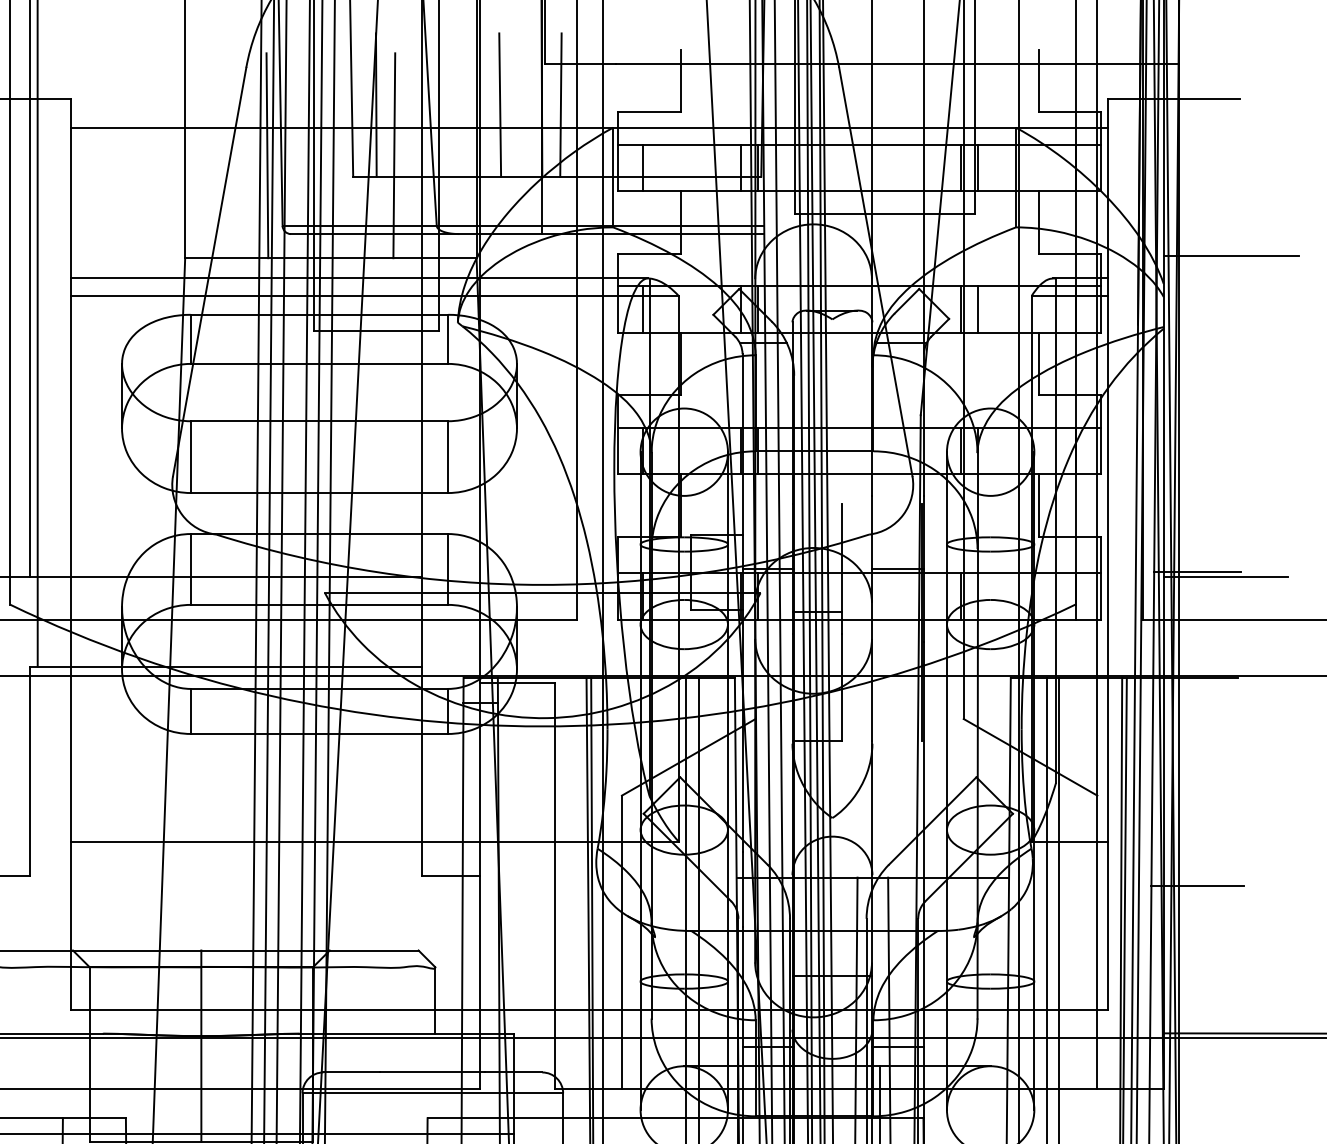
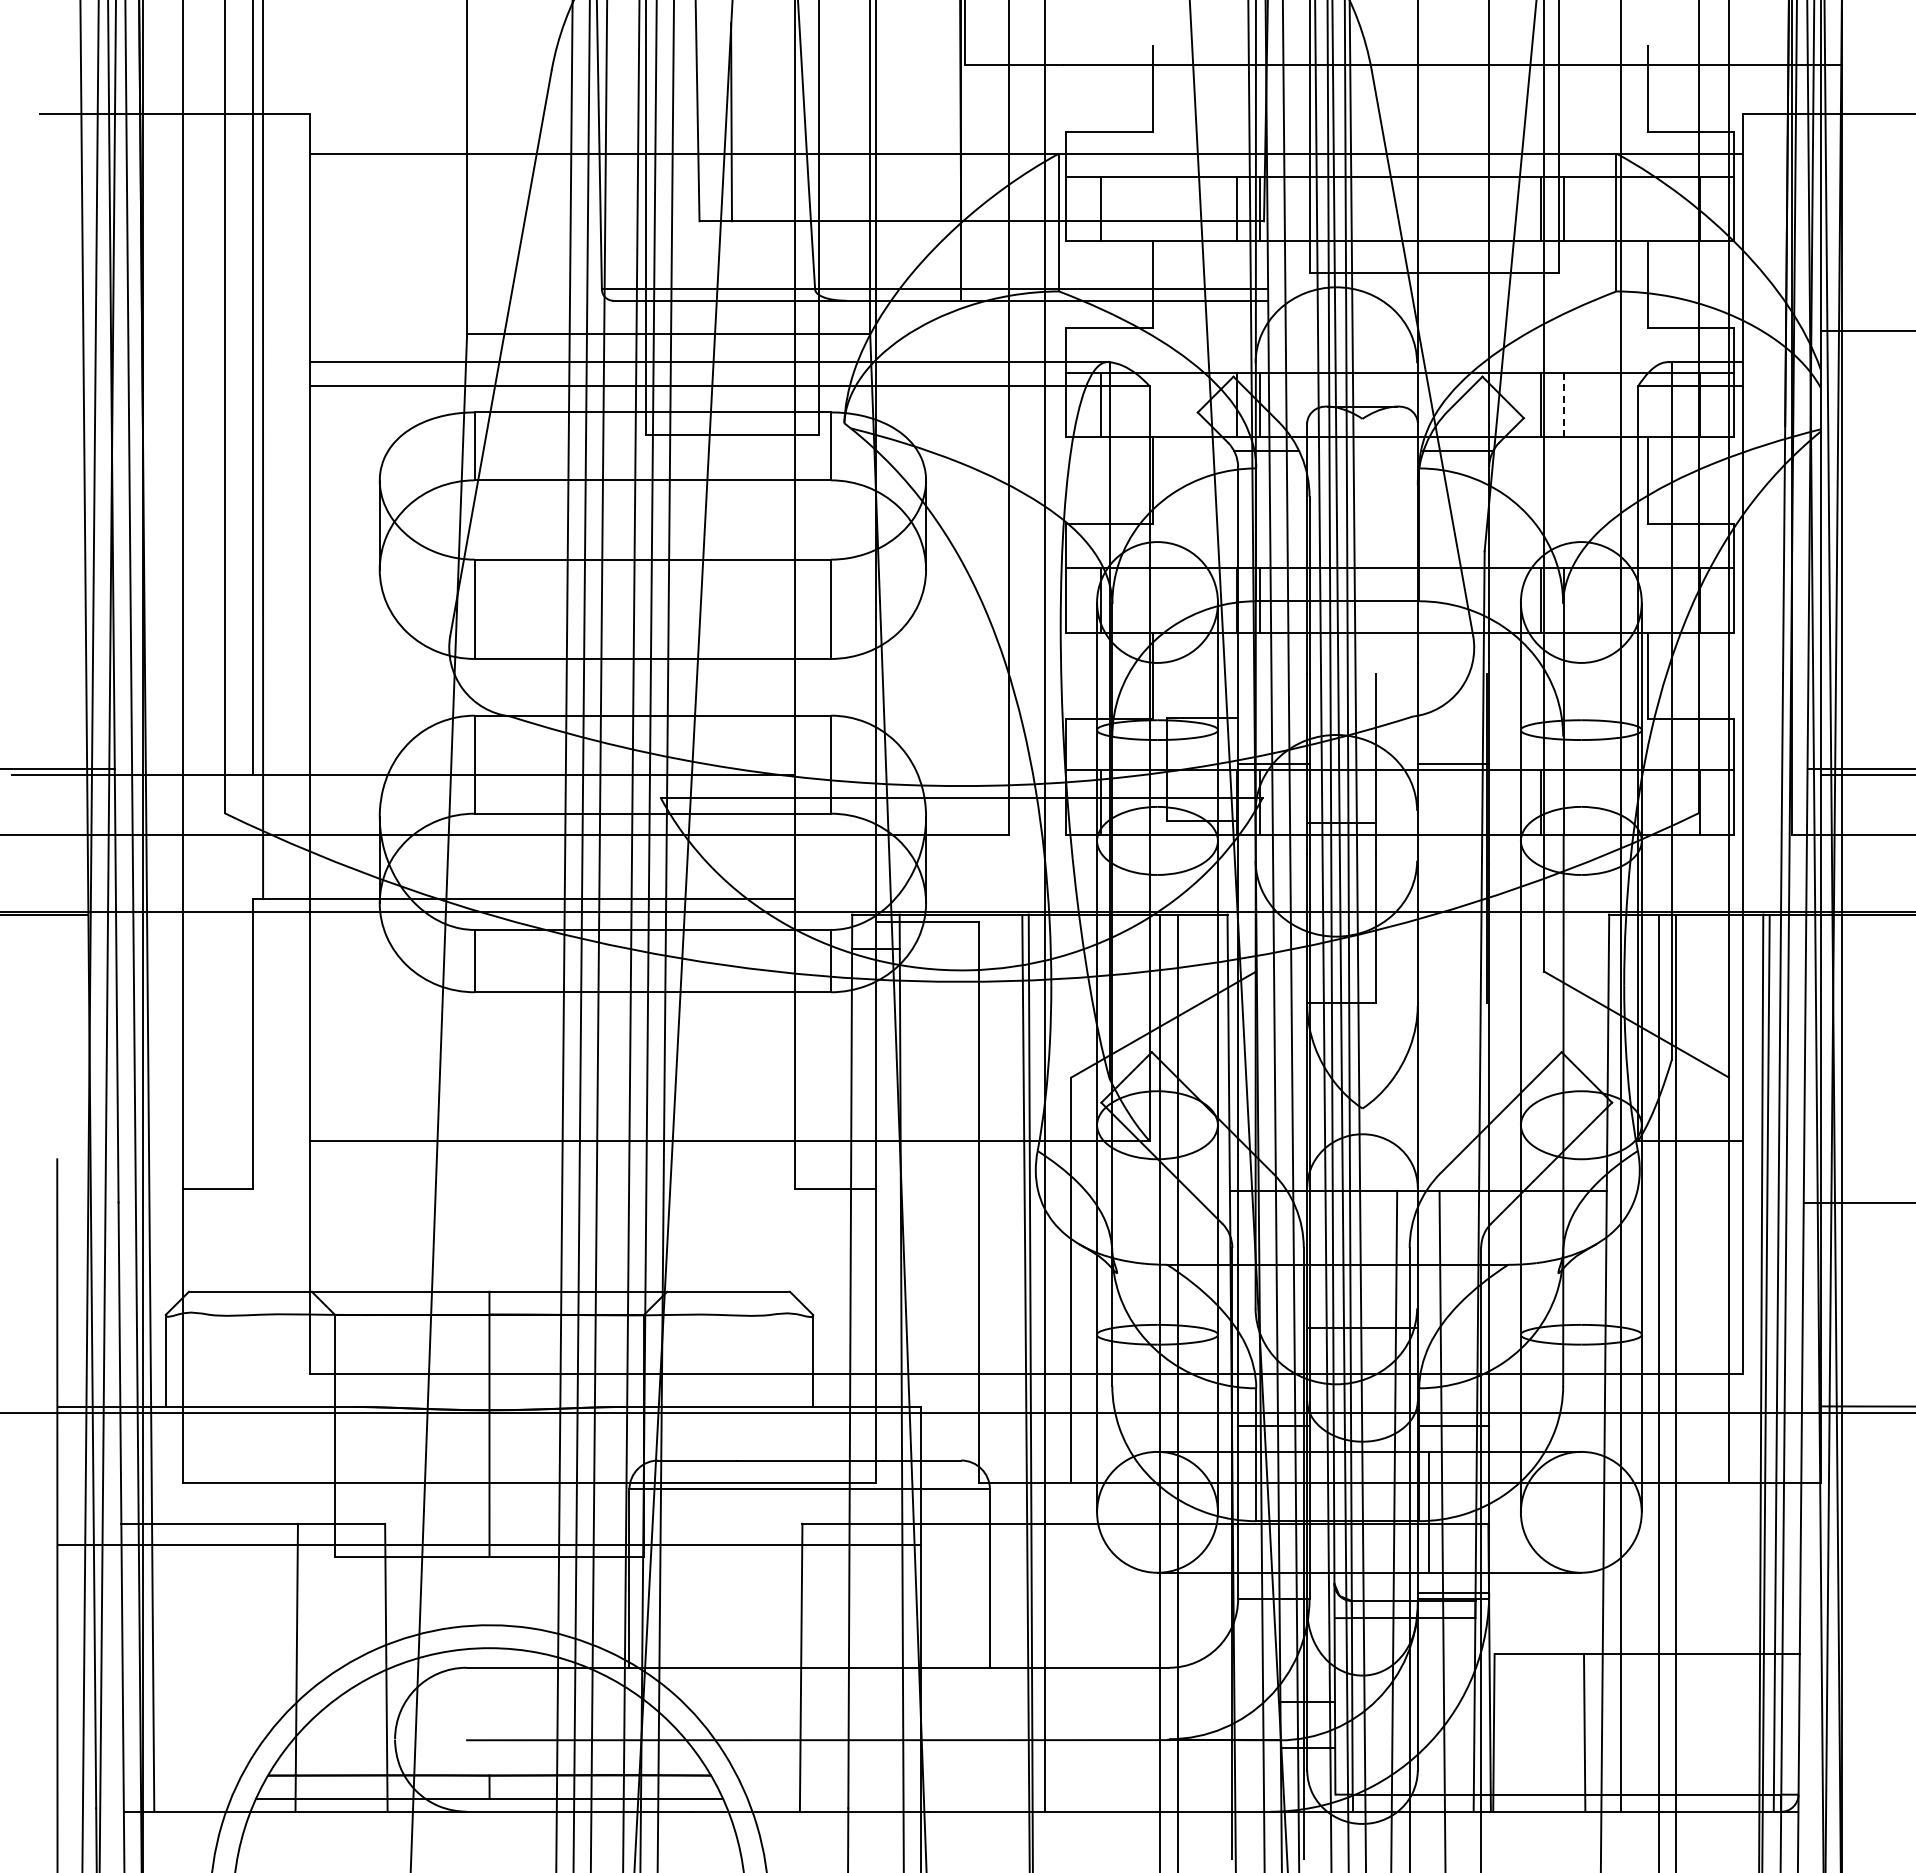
line: (499, 105) -> (902, 122), removed
line: (560, 105) -> (986, 122), removed
line: (267, 155) -> (580, 192), removed
line: (394, 155) -> (756, 192), removed
line: (977, 309) -> (1563, 404), solid -> dashed

